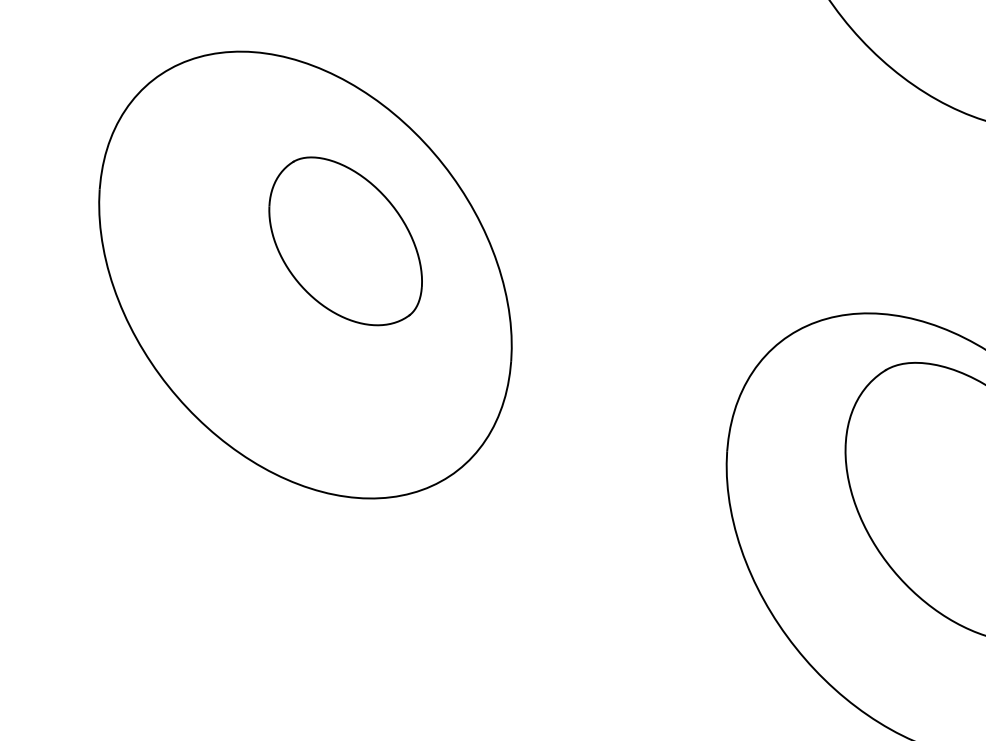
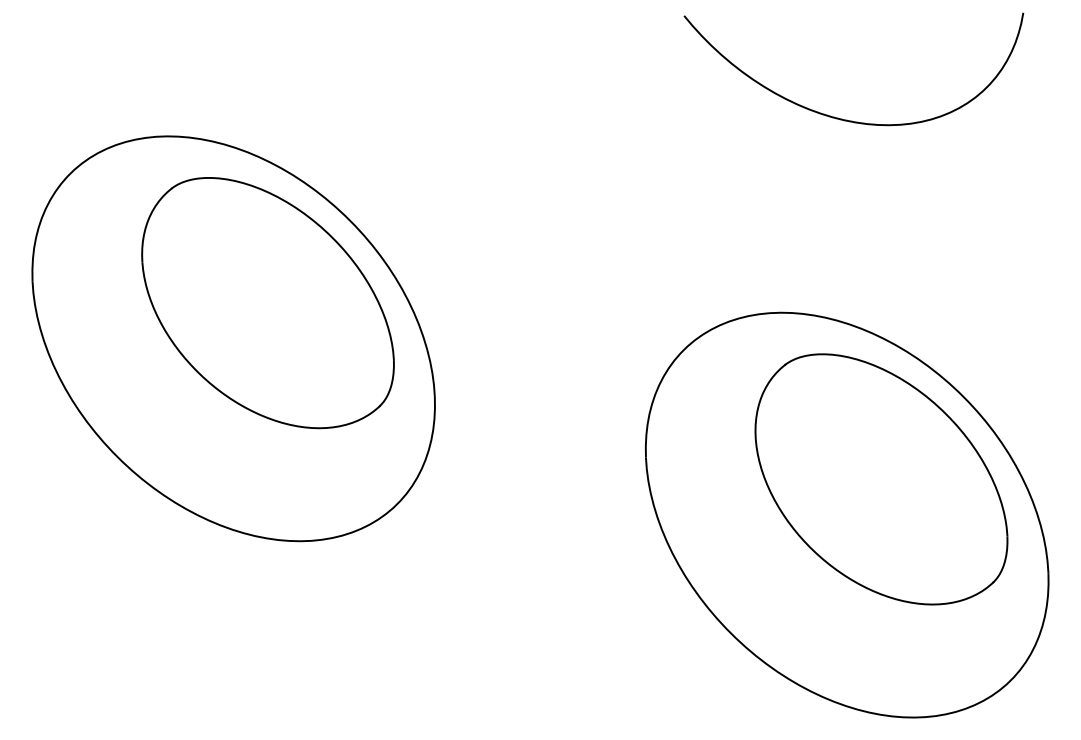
part: (345, 241) -> (267, 303), size x1.67

